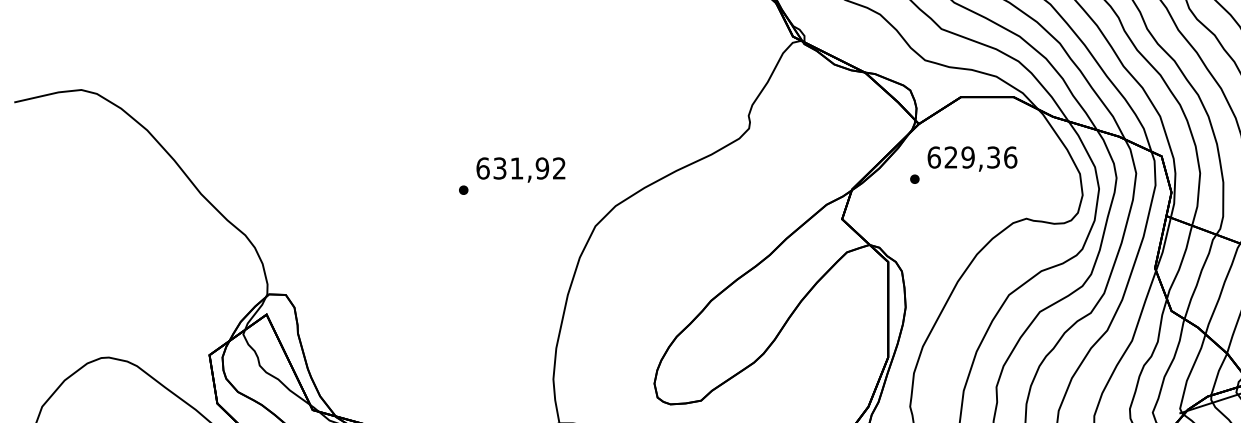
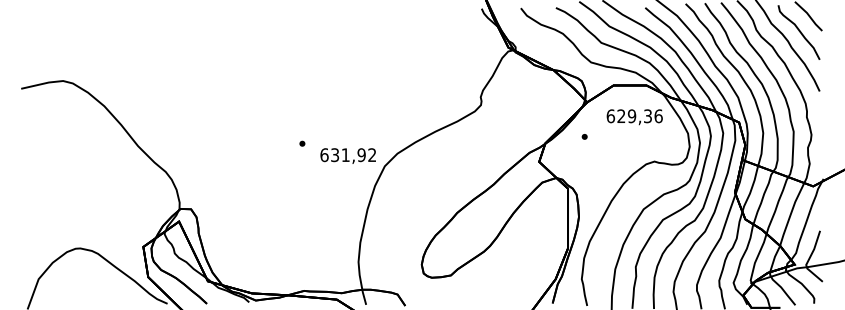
text: (972, 159) -> (634, 117), moved
text: (519, 169) -> (347, 155), moved

